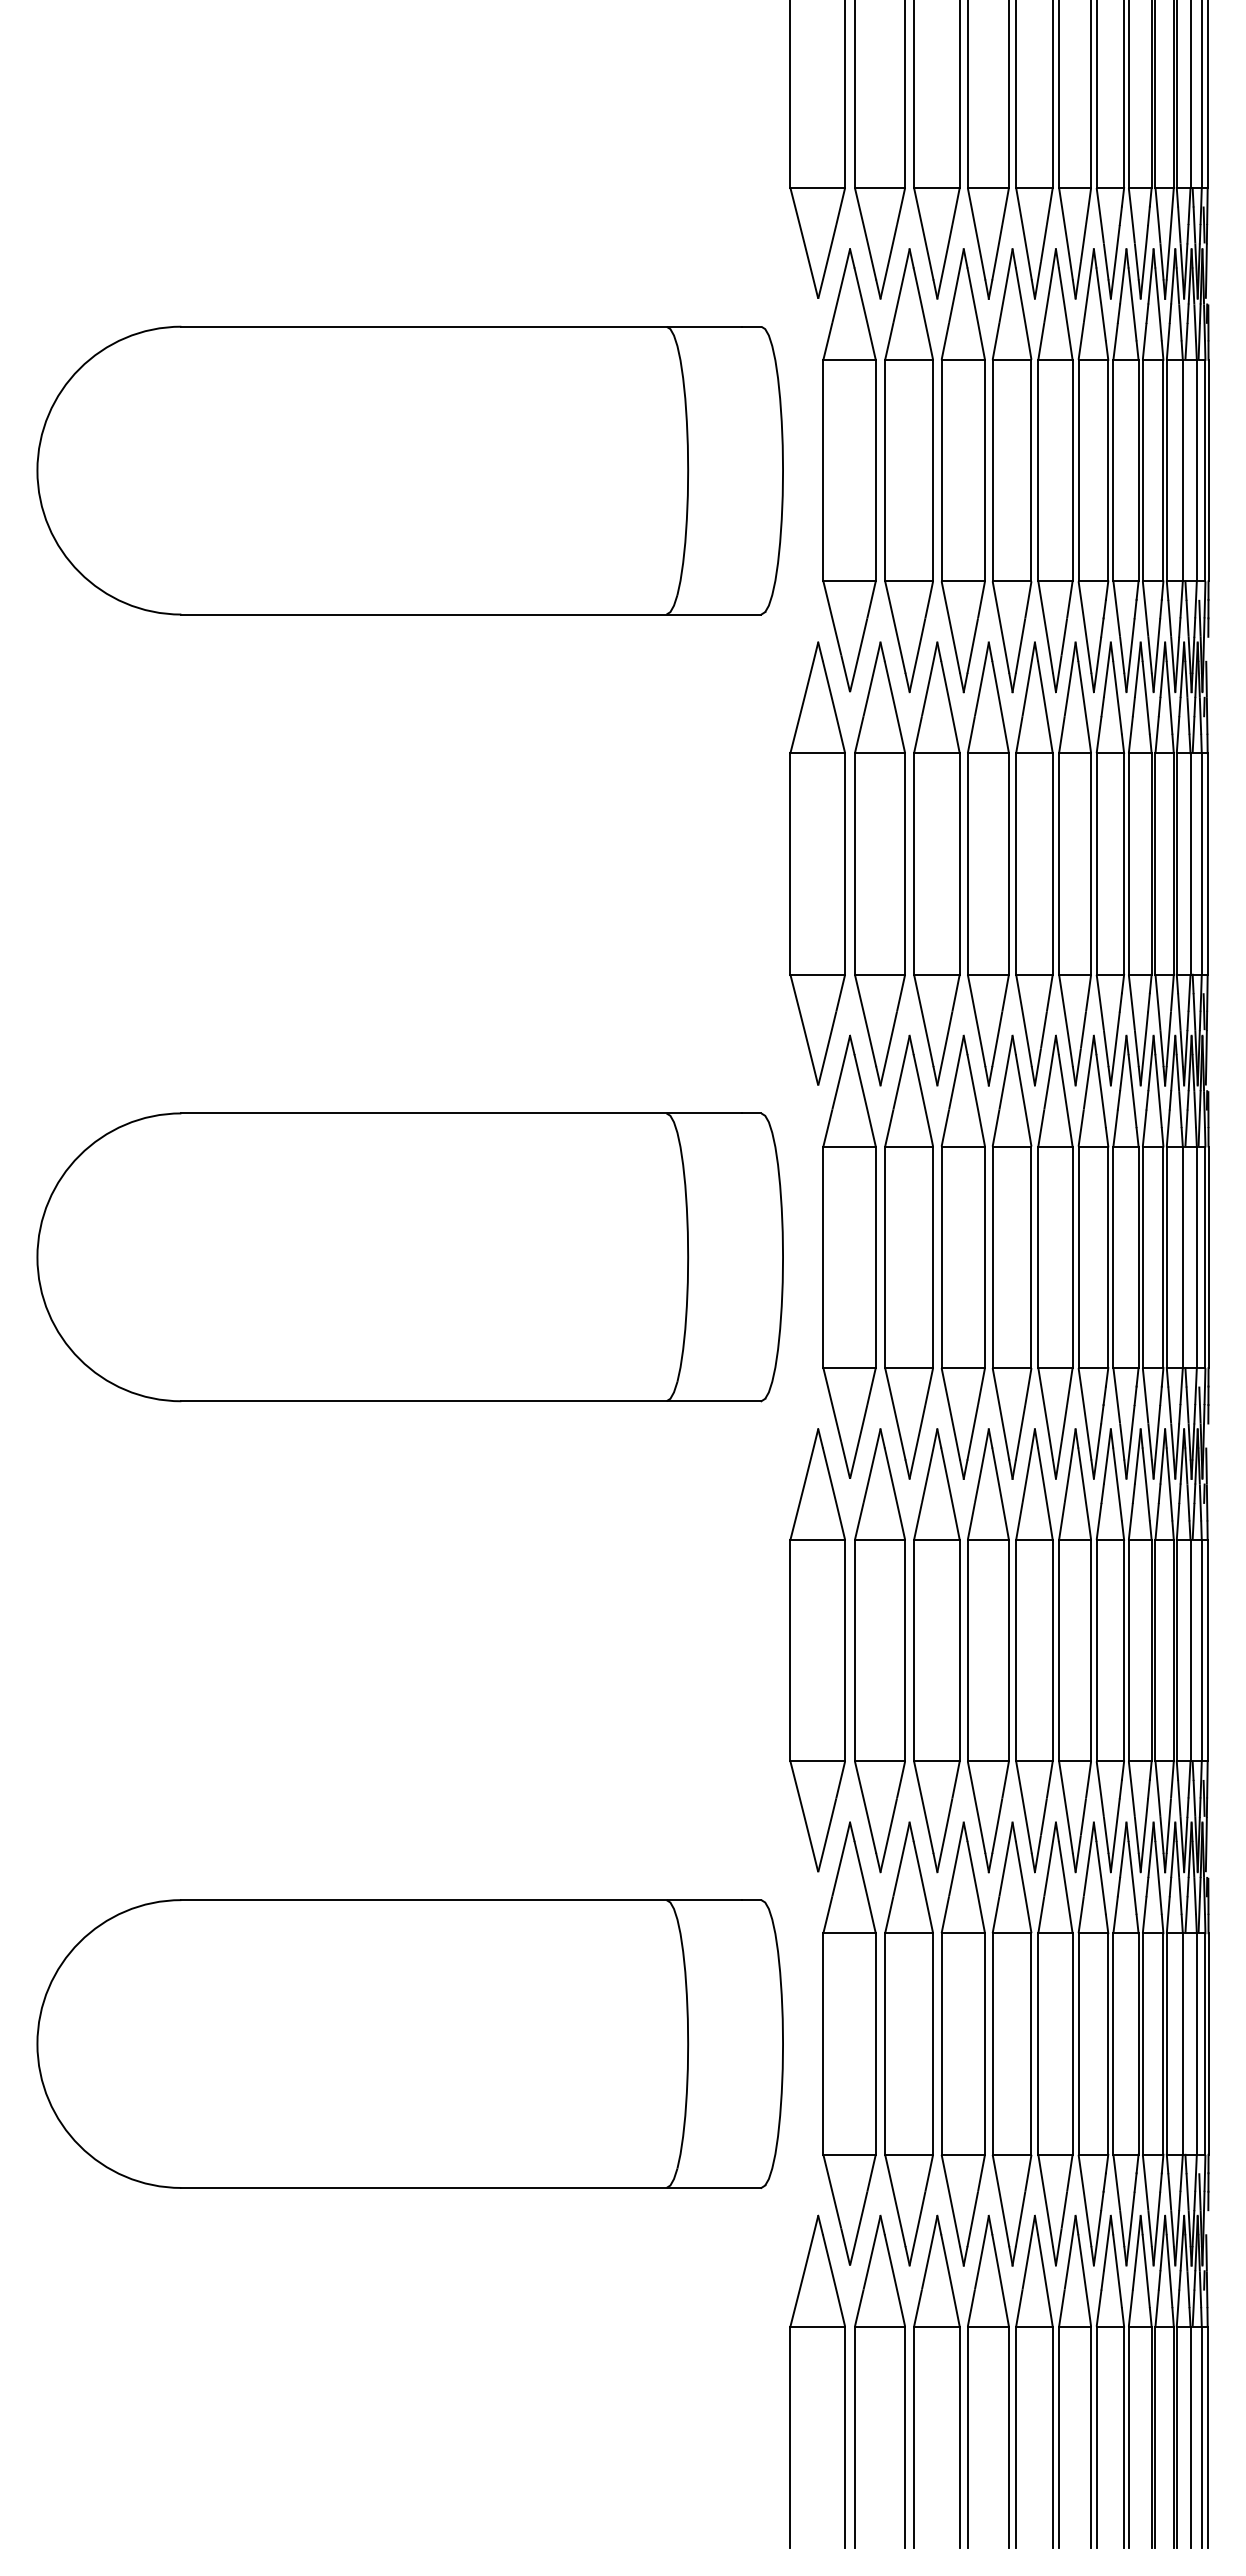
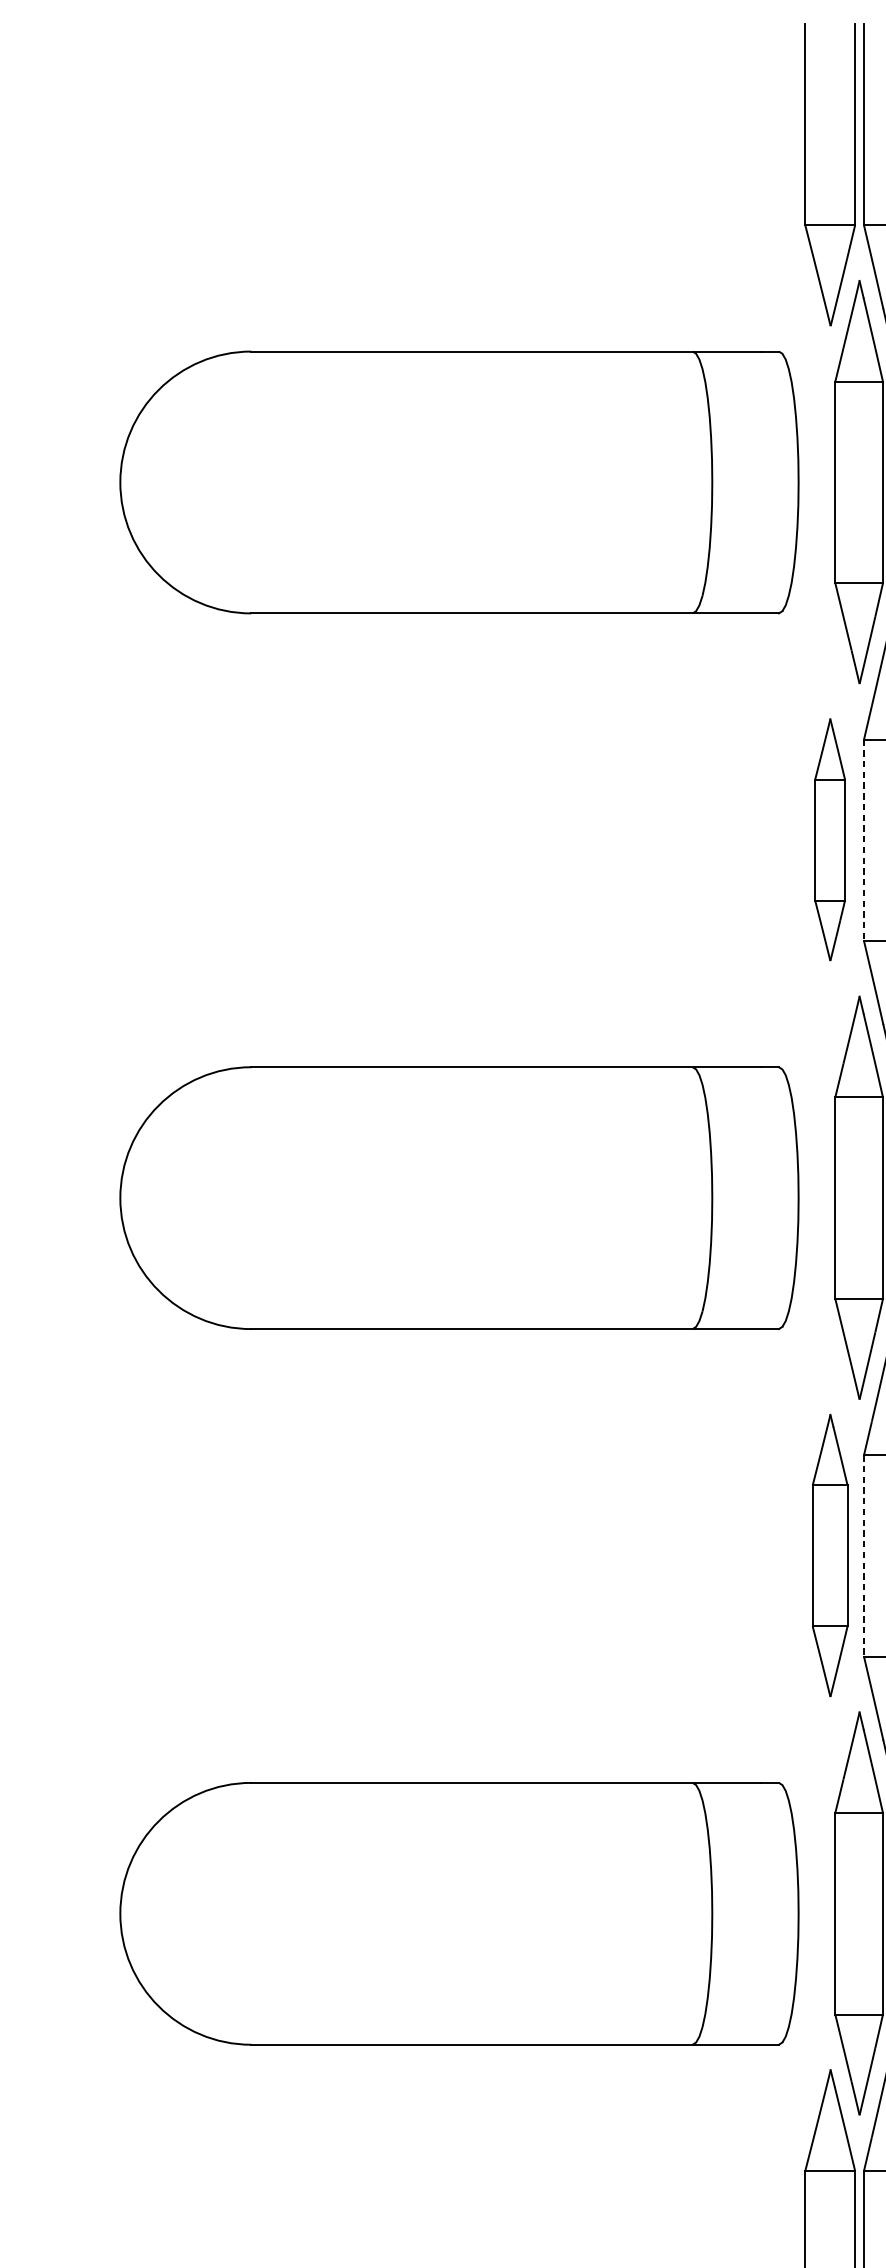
part: (817, 863) -> (829, 839), size x0.6
line: (854, 863) -> (863, 839), solid -> dashed
part: (817, 1650) -> (829, 1555), size x0.7
line: (854, 1650) -> (863, 1555), solid -> dashed

